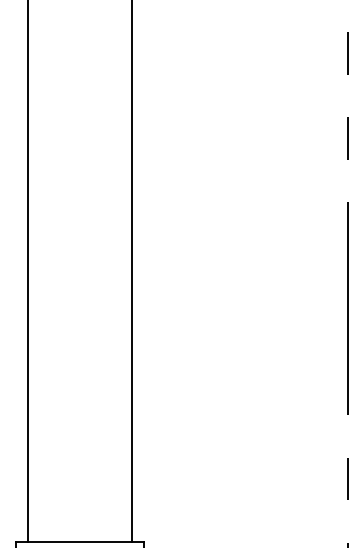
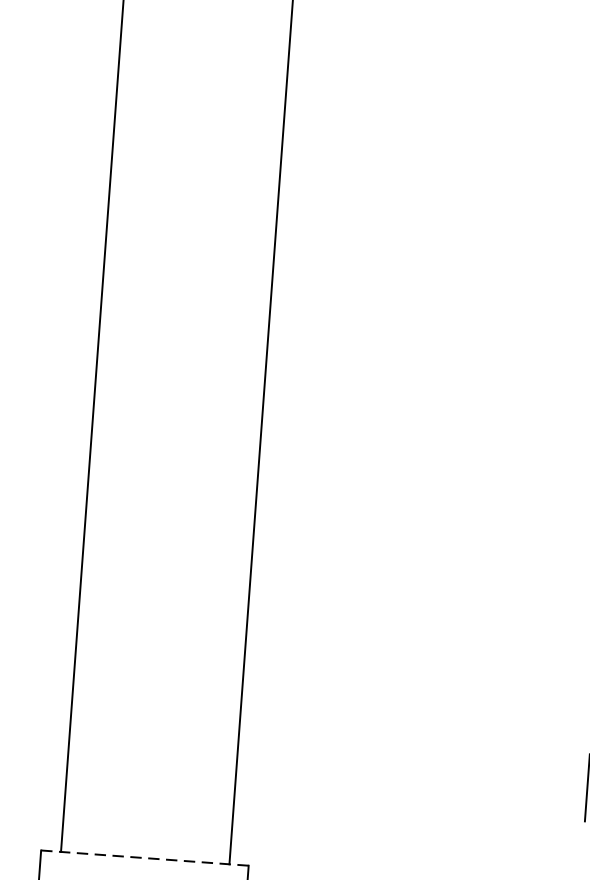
line: (79, 542) -> (144, 858), solid -> dashed

